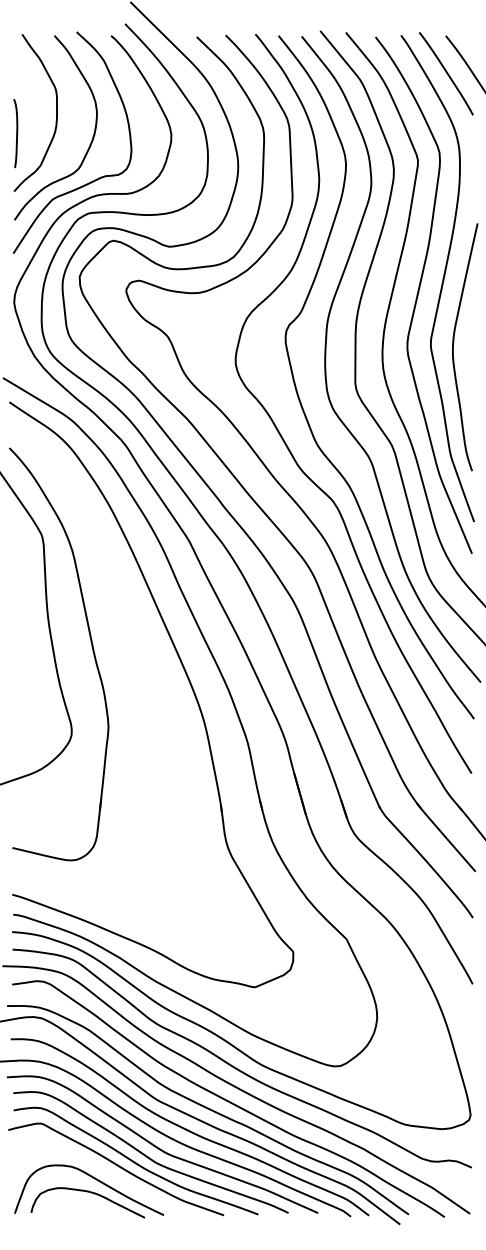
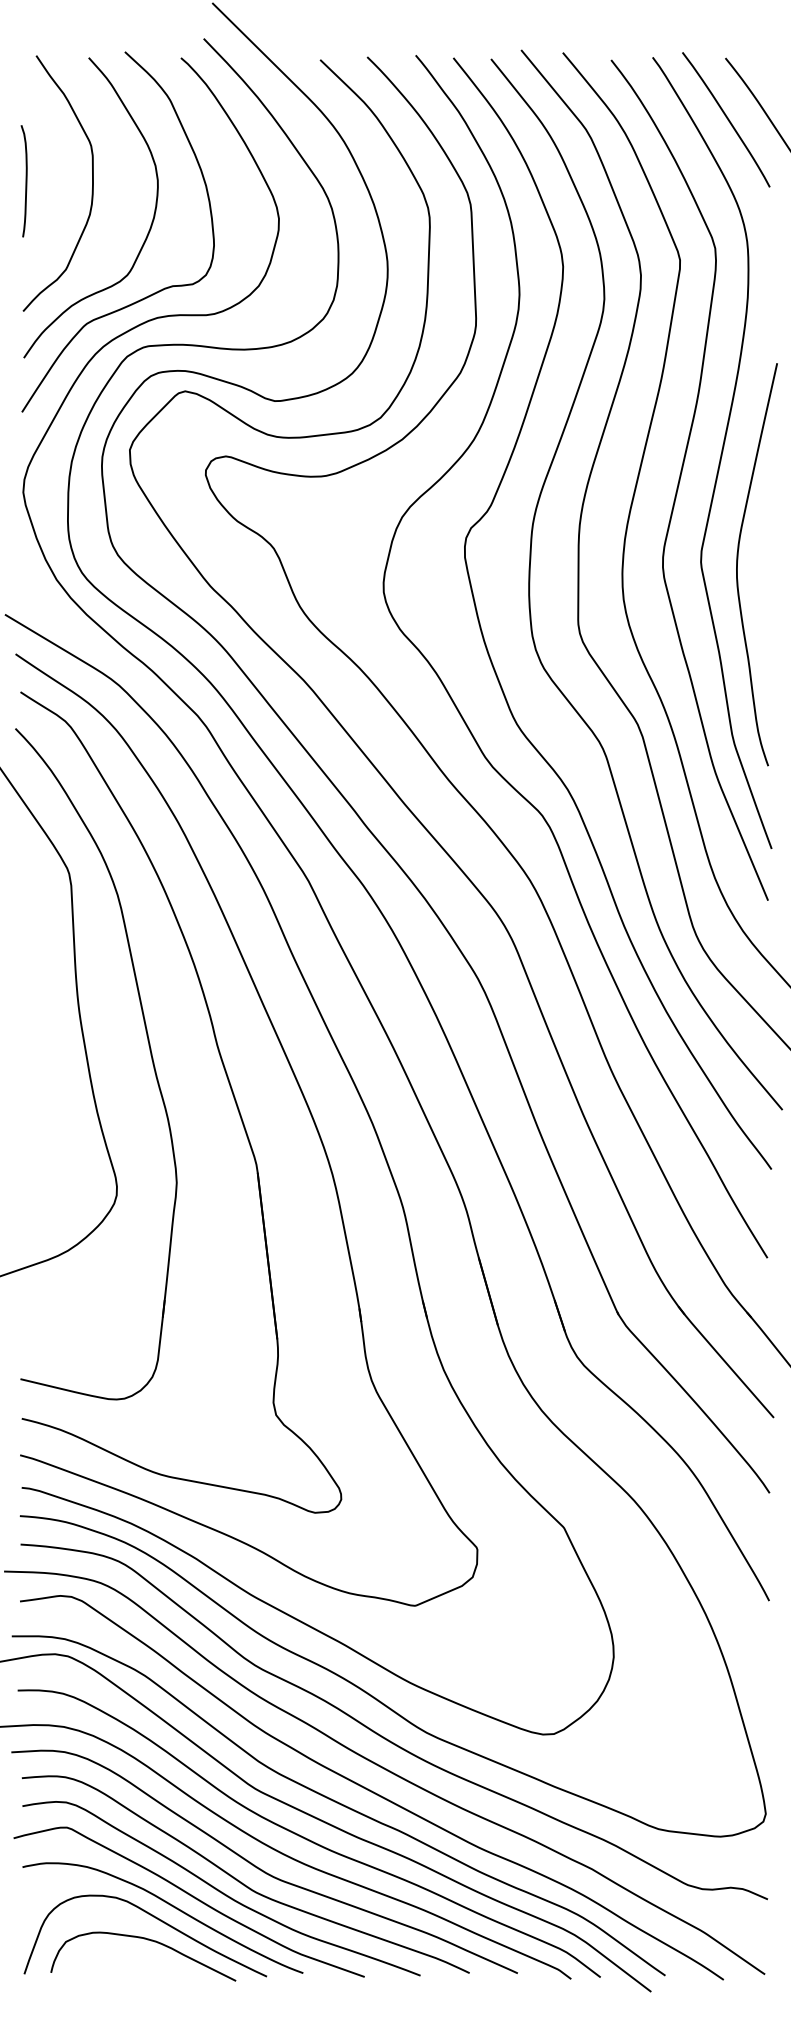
curve: (16, 133) -> (25, 181), moved
part: (140, 668) -> (228, 1087), added
curve: (103, 1171) -> (168, 1905), added

